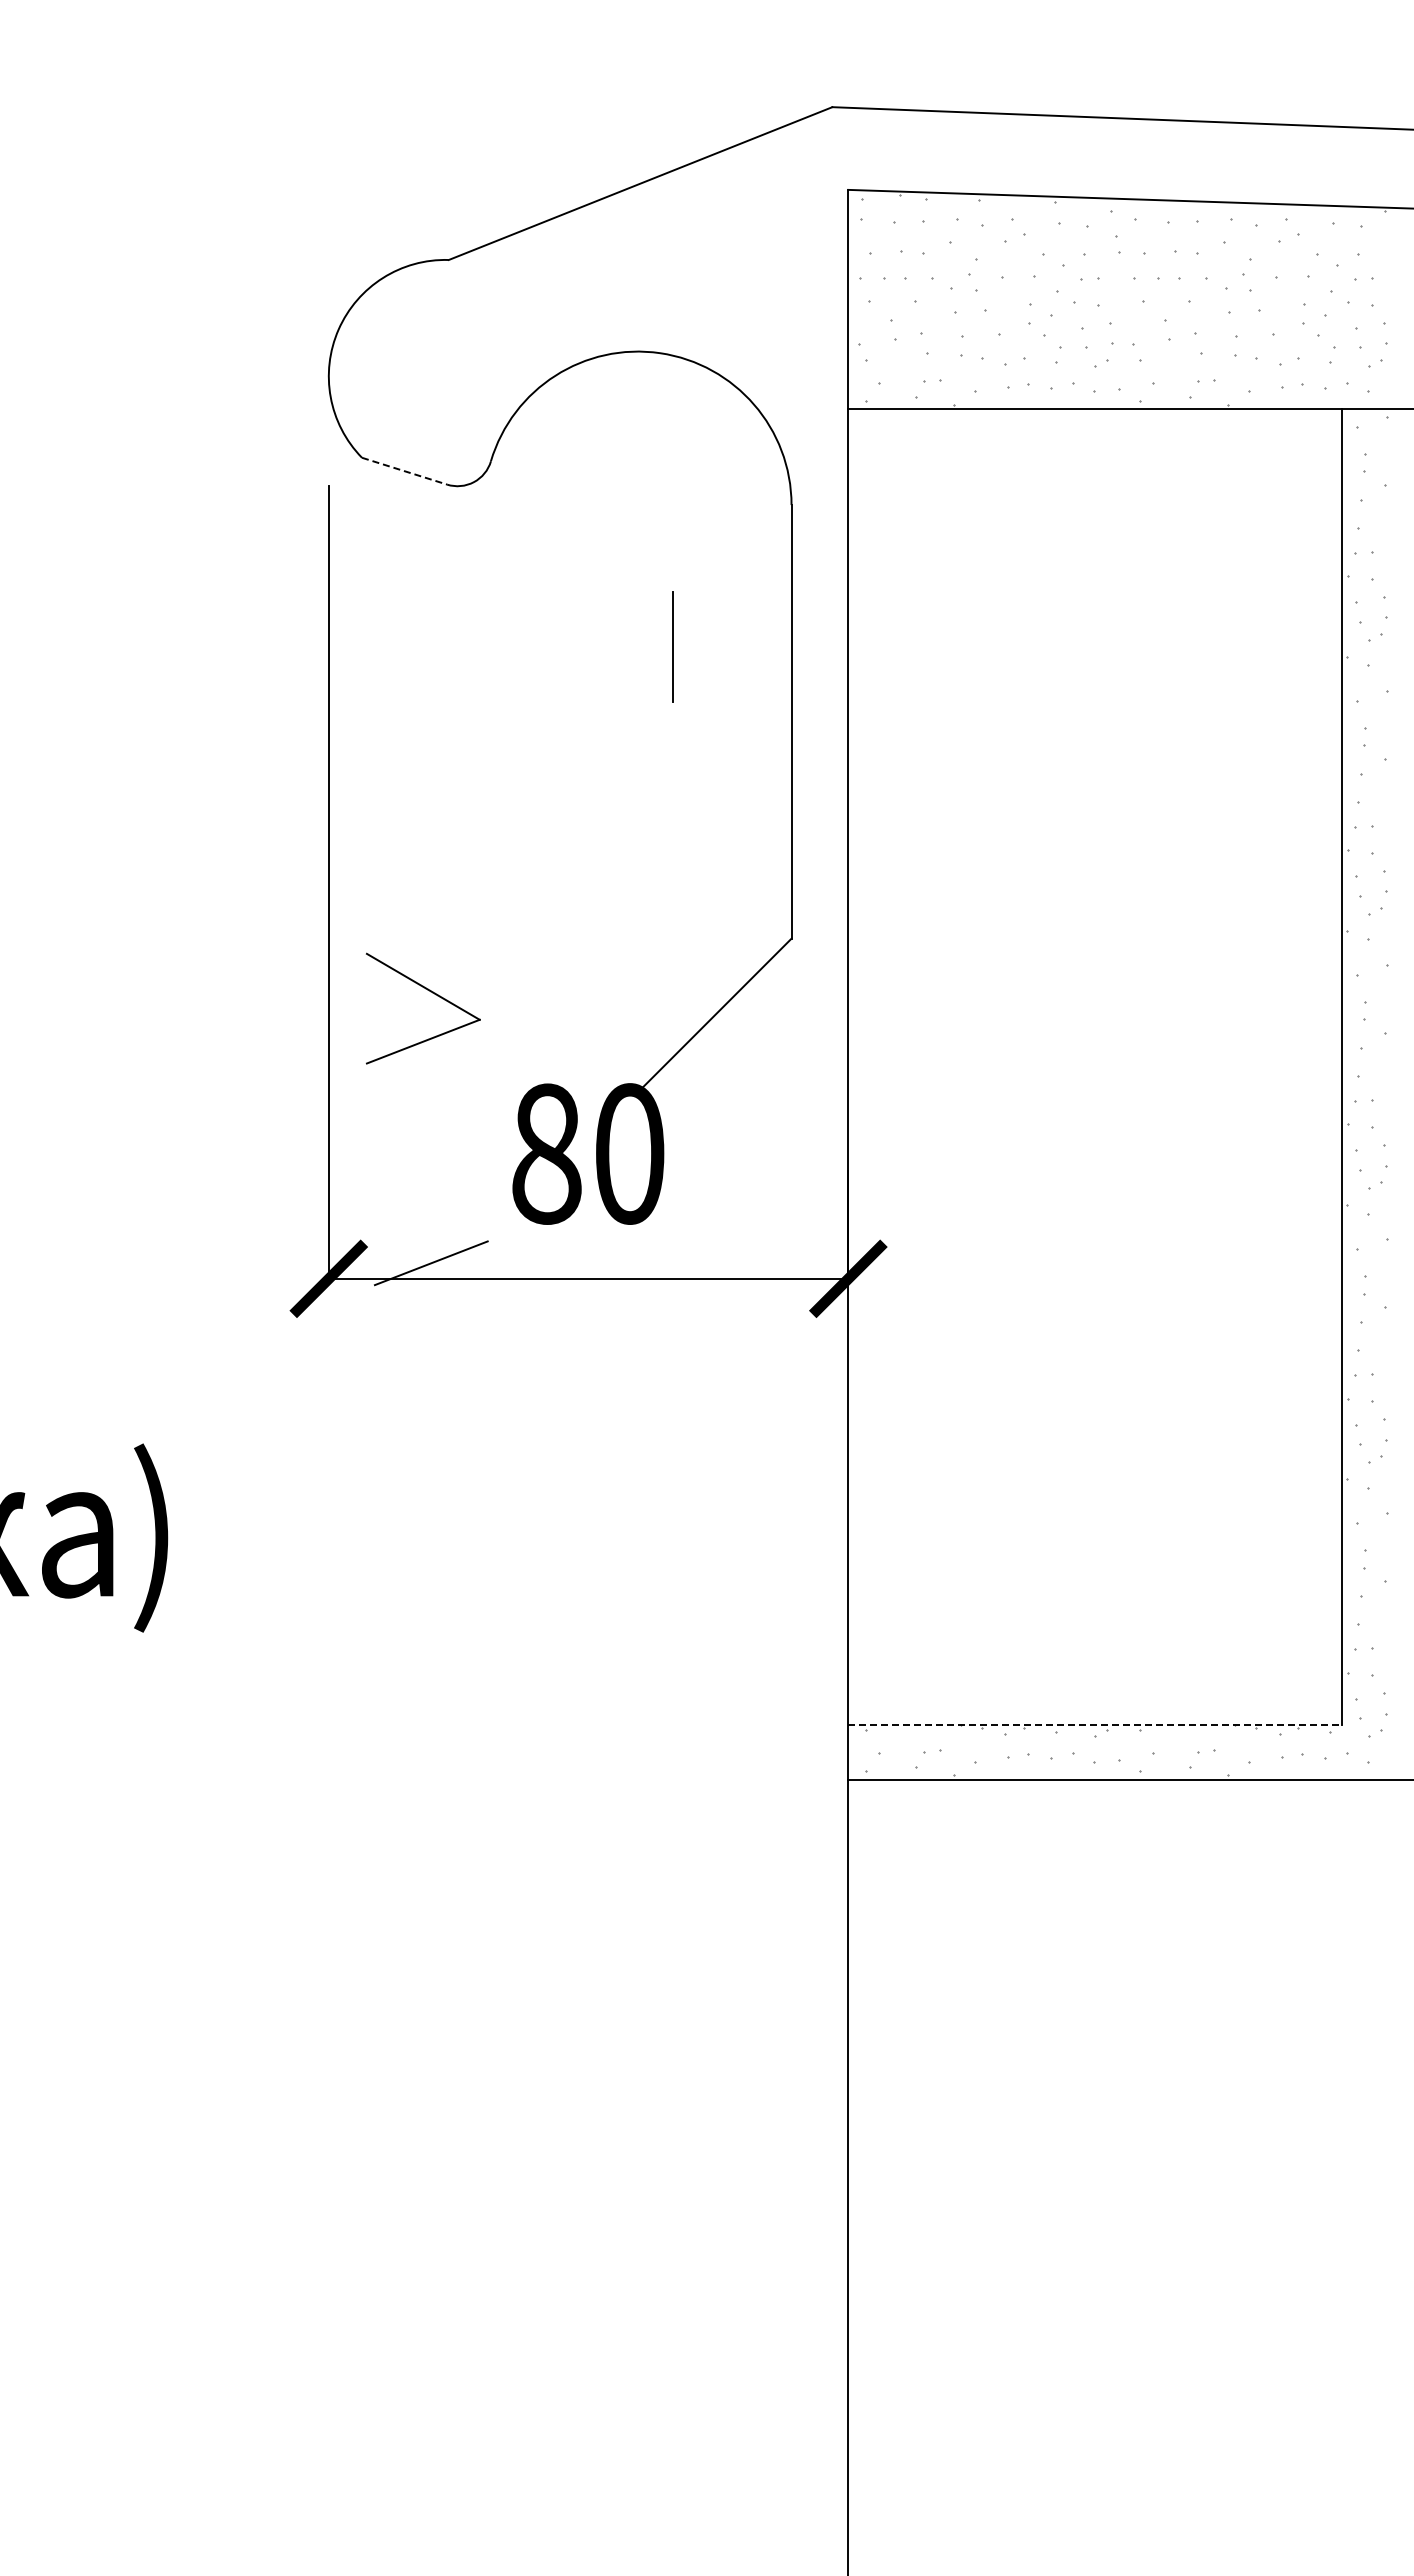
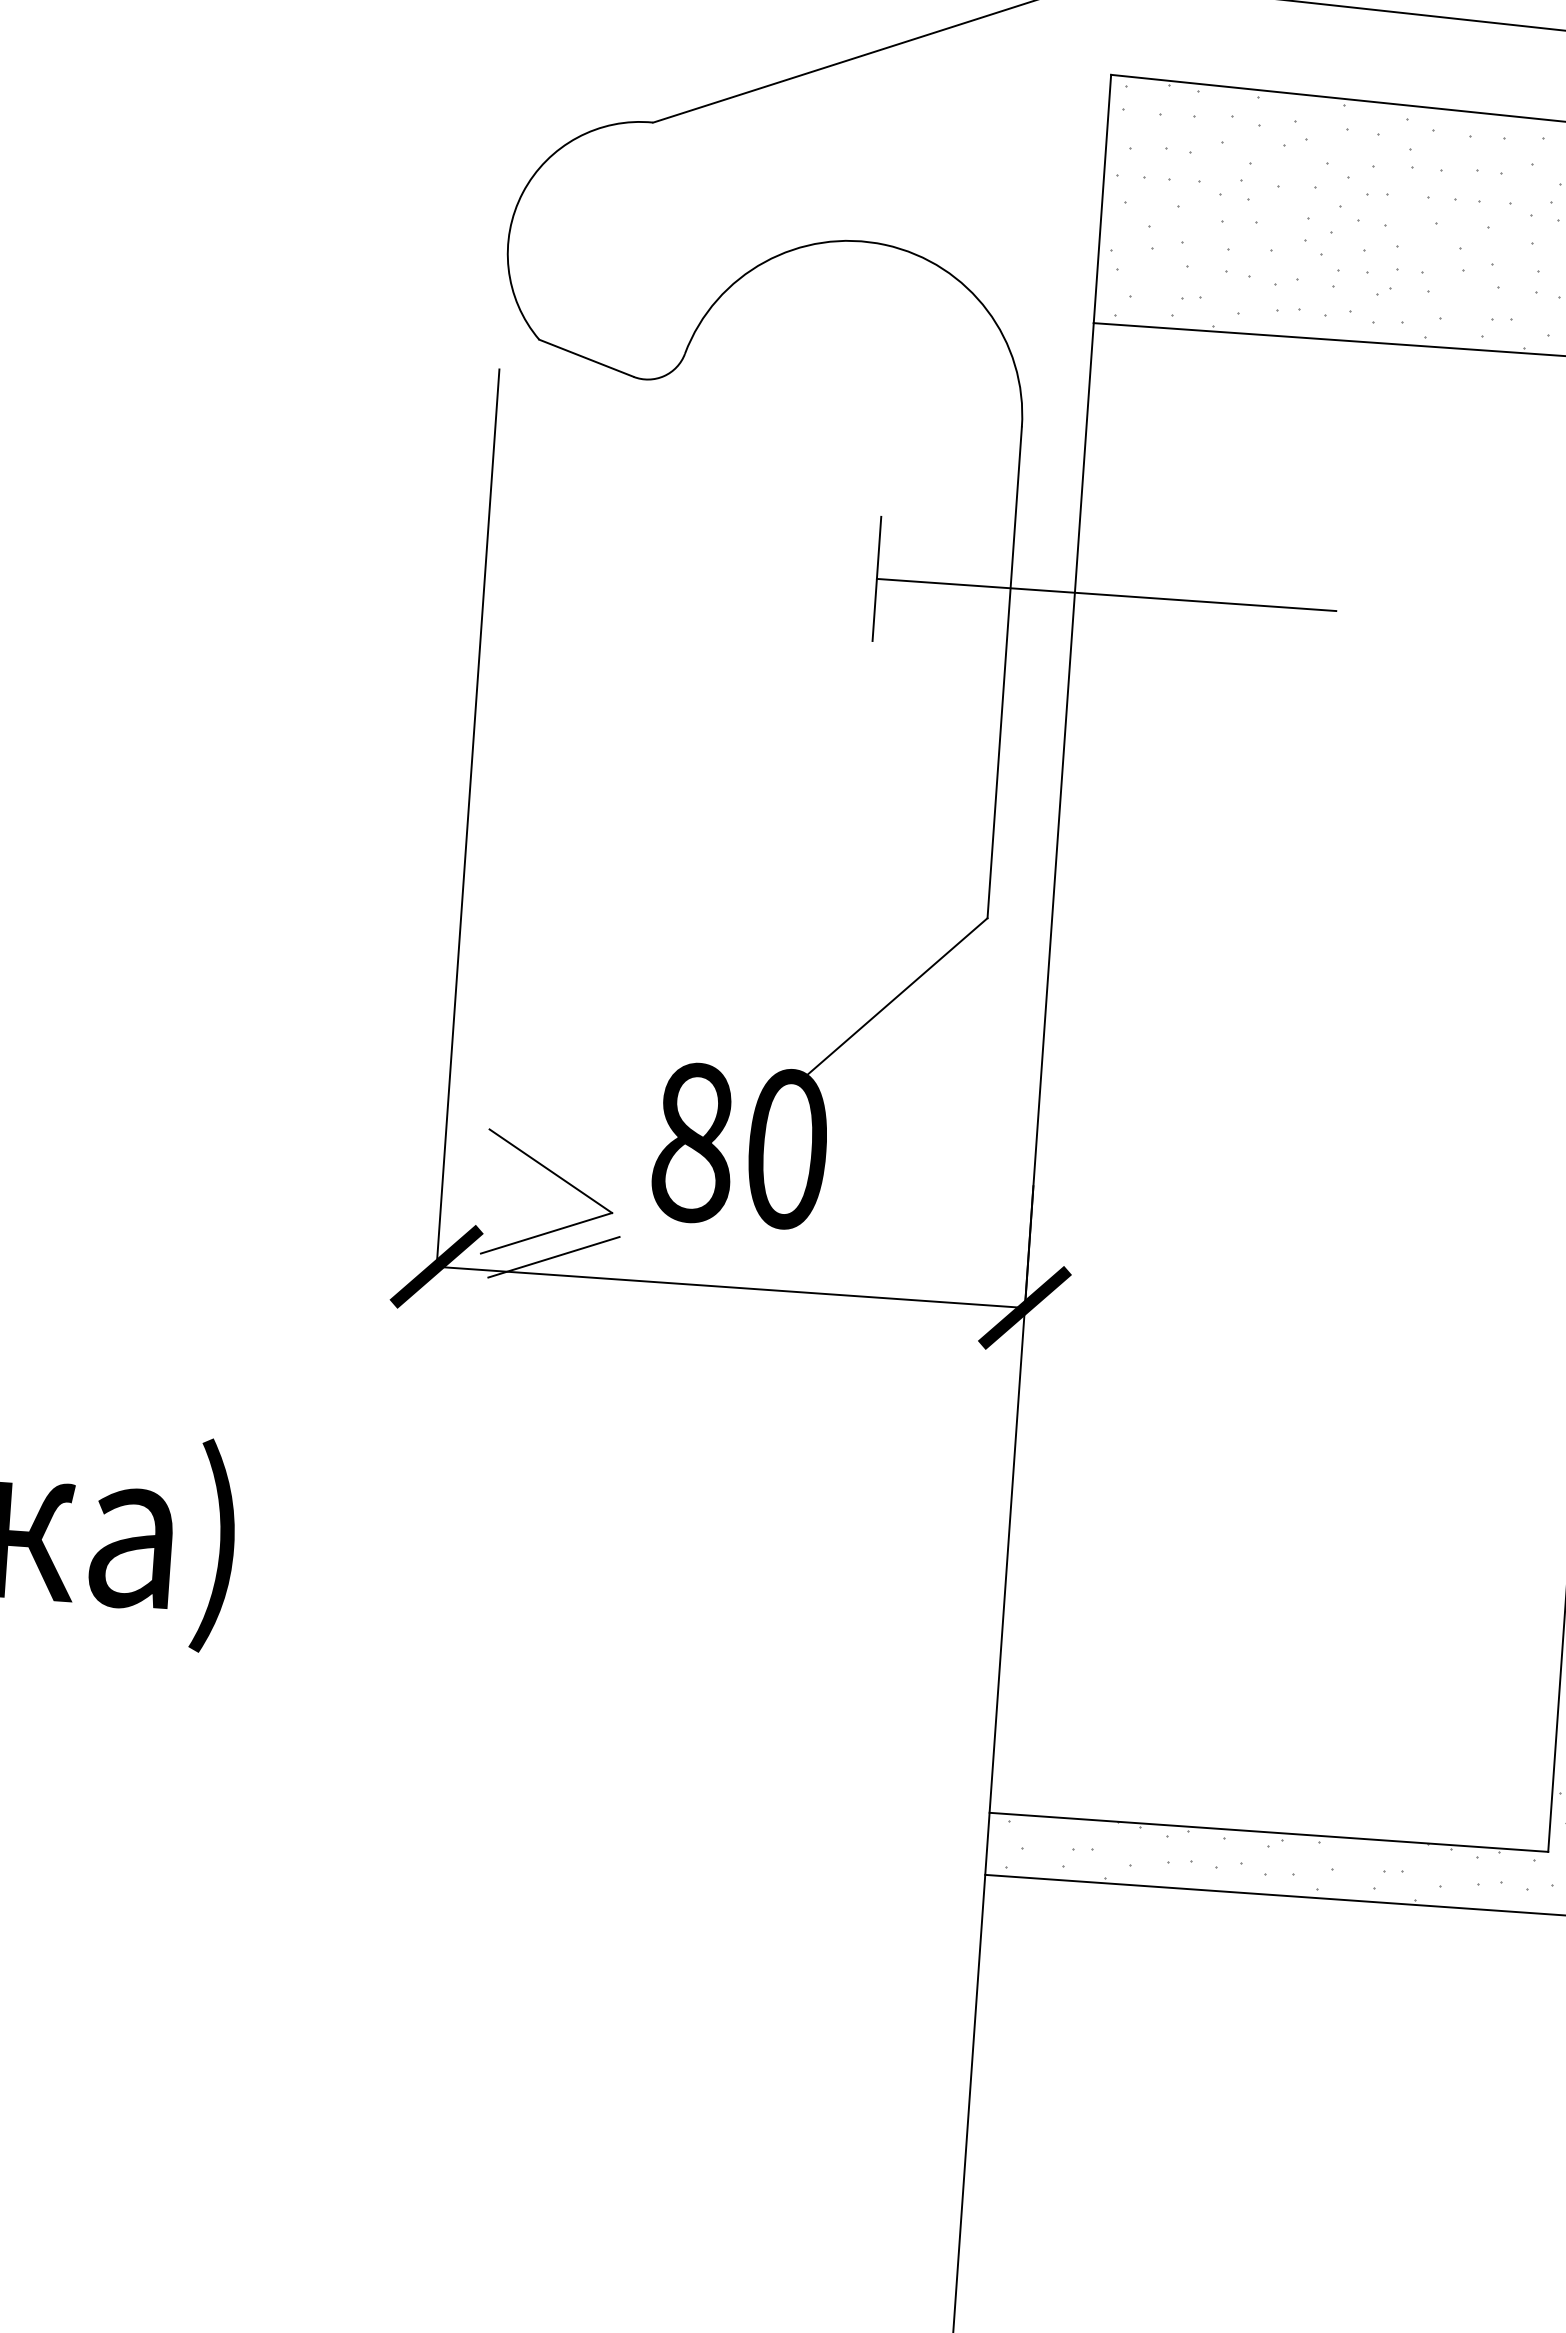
line: (404, 471) -> (586, 358), dashed -> solid
line: (876, 647) -> (1106, 595), added
part: (430, 992) -> (558, 1178), moved
line: (1095, 1724) -> (1269, 1832), dashed -> solid

